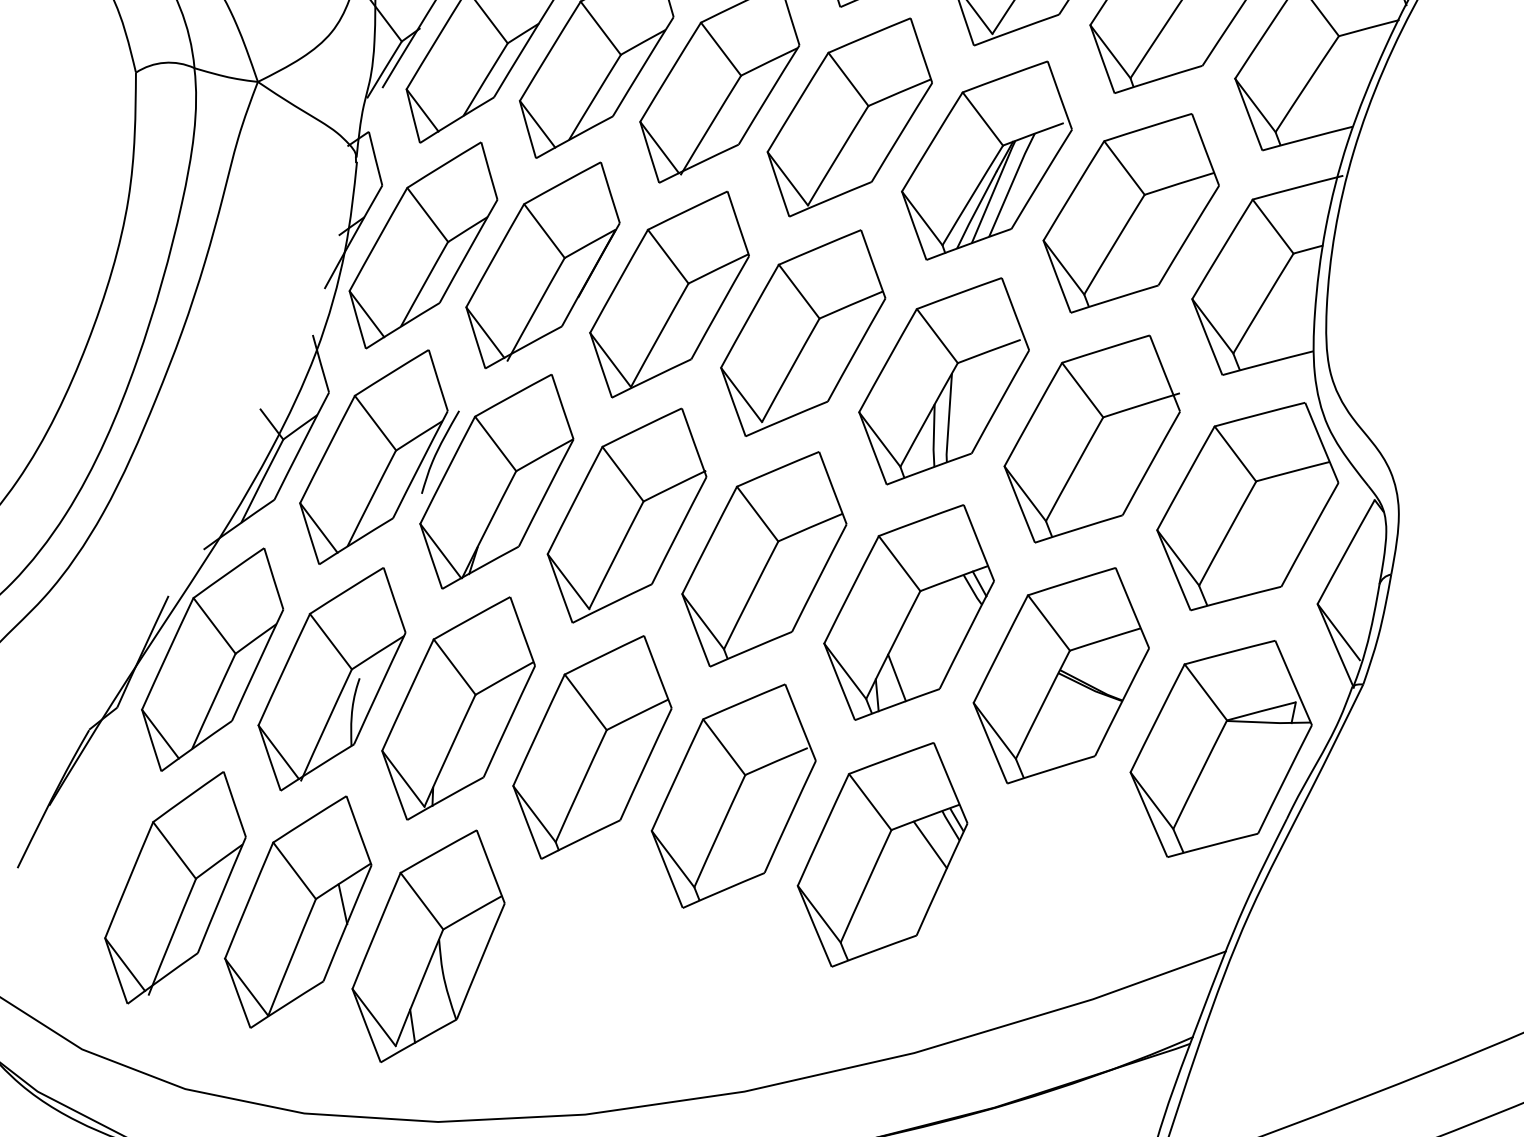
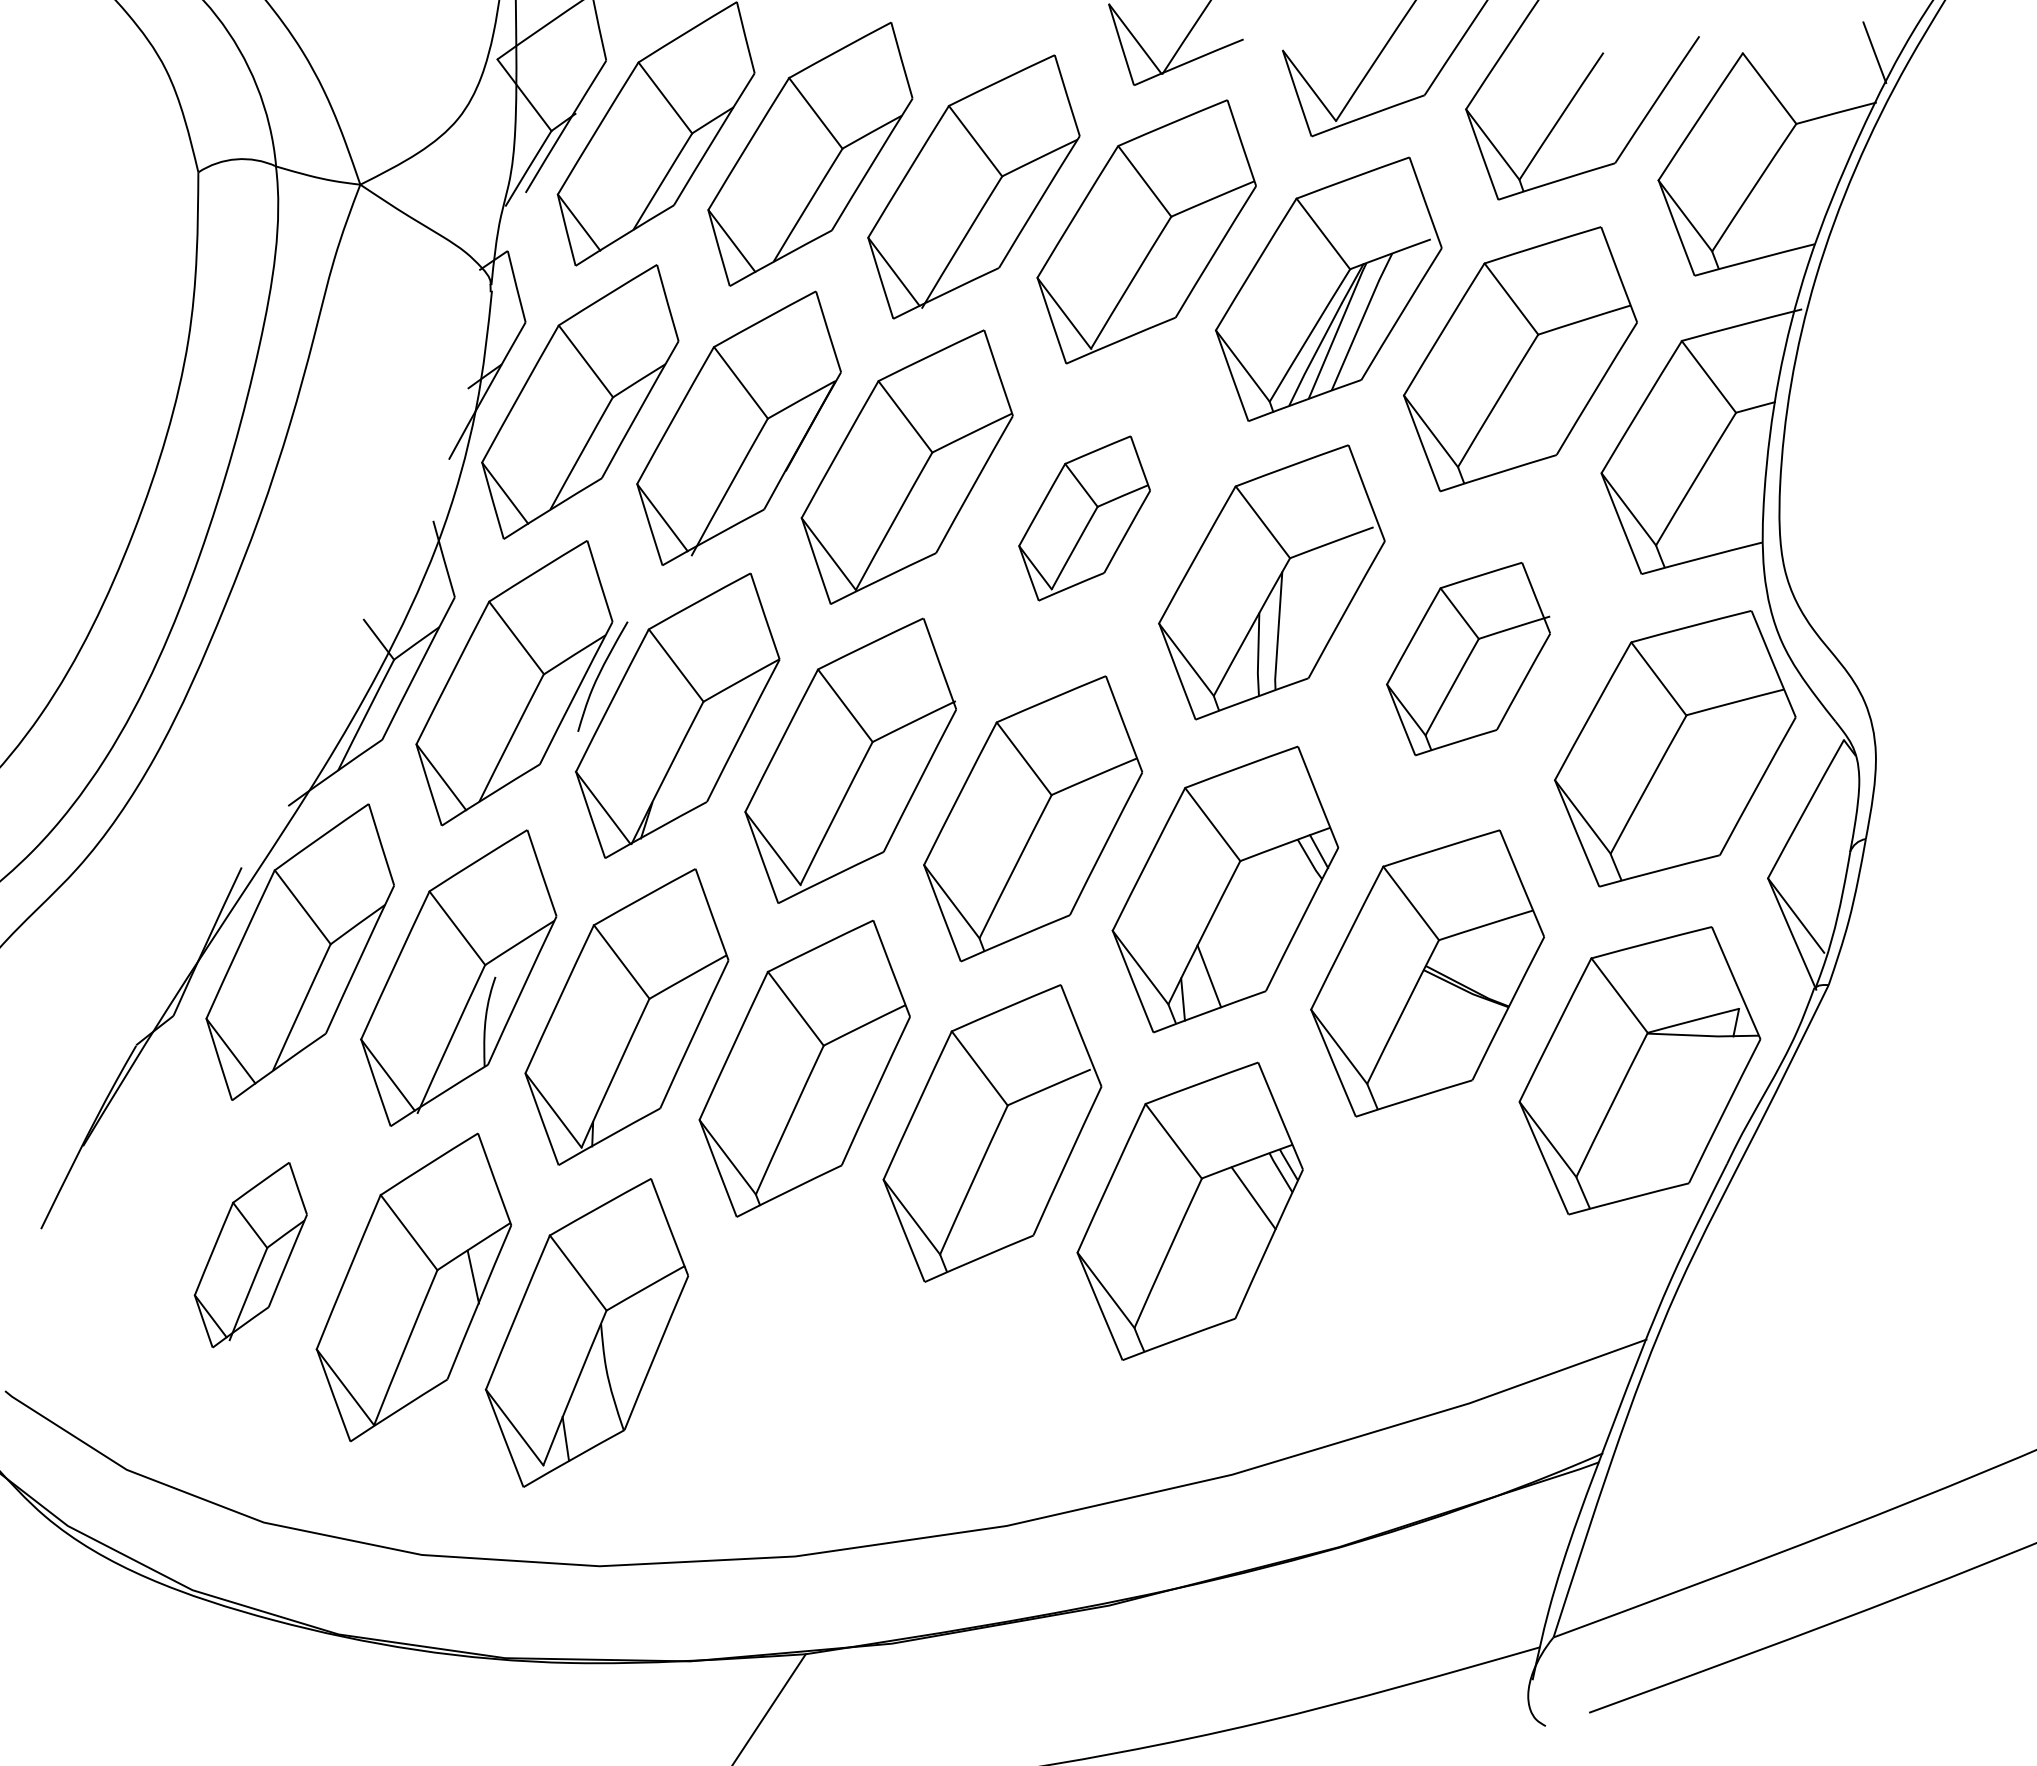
part: (803, 333) -> (1084, 518), size x0.6
part: (1092, 438) -> (1468, 658), size x0.7
part: (175, 887) -> (250, 1254), size x0.6

